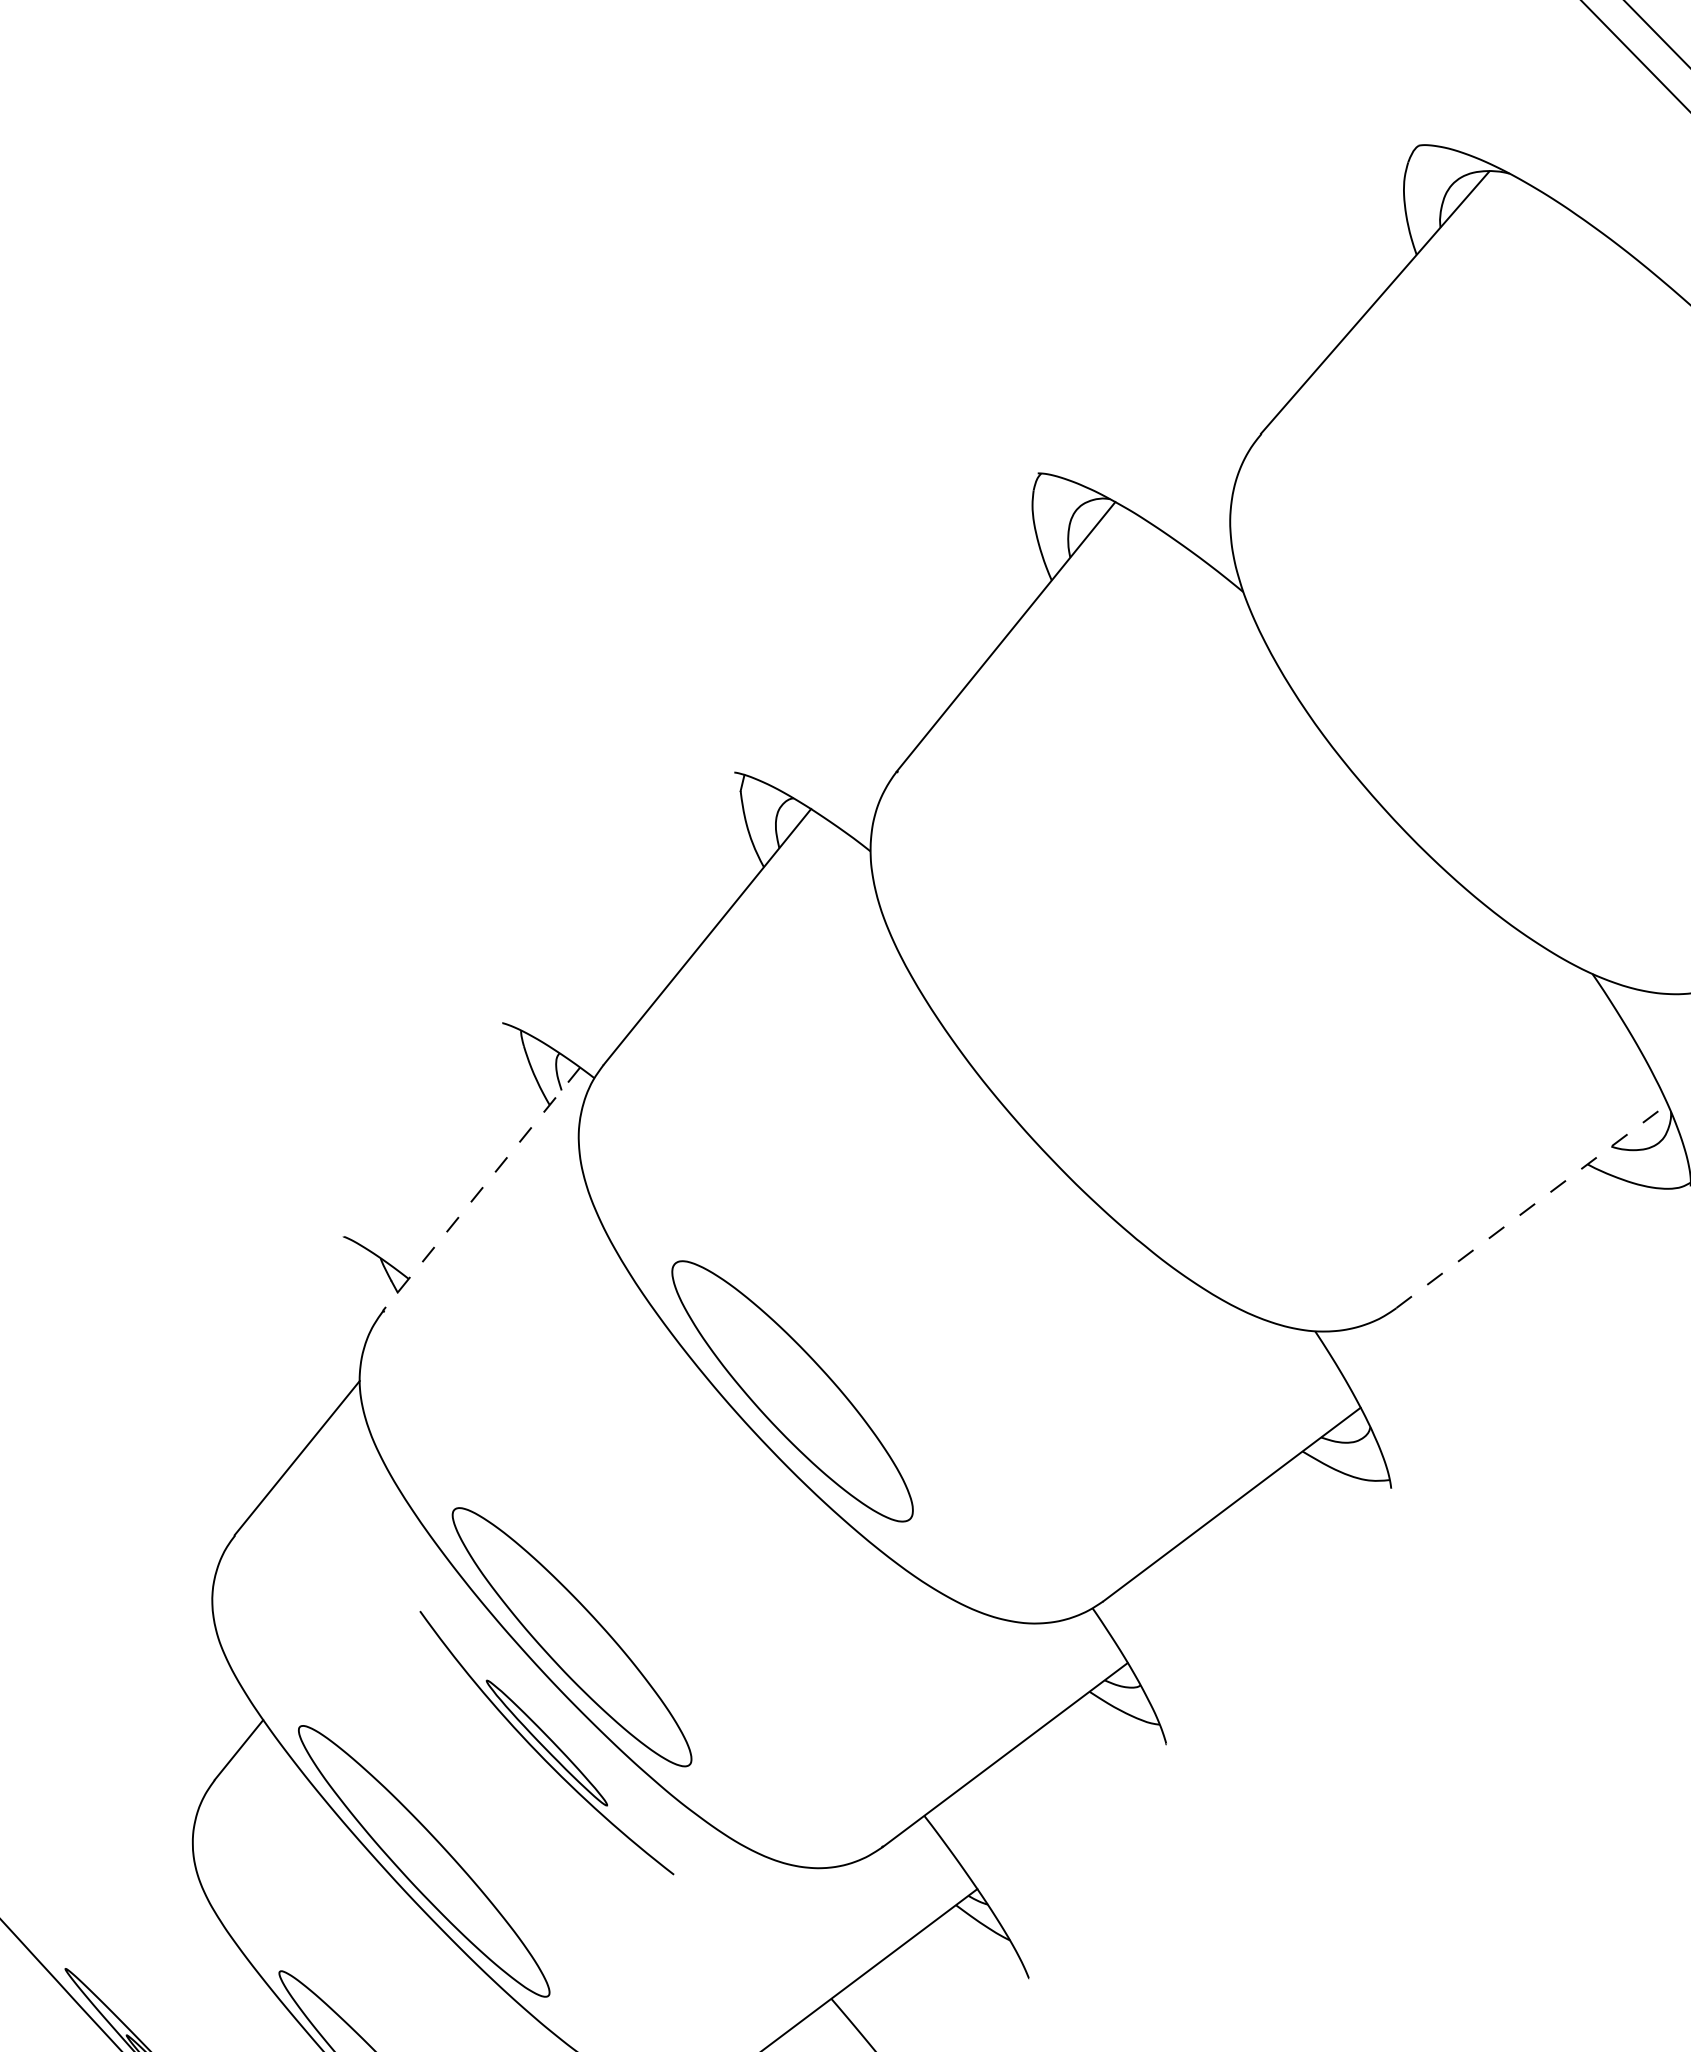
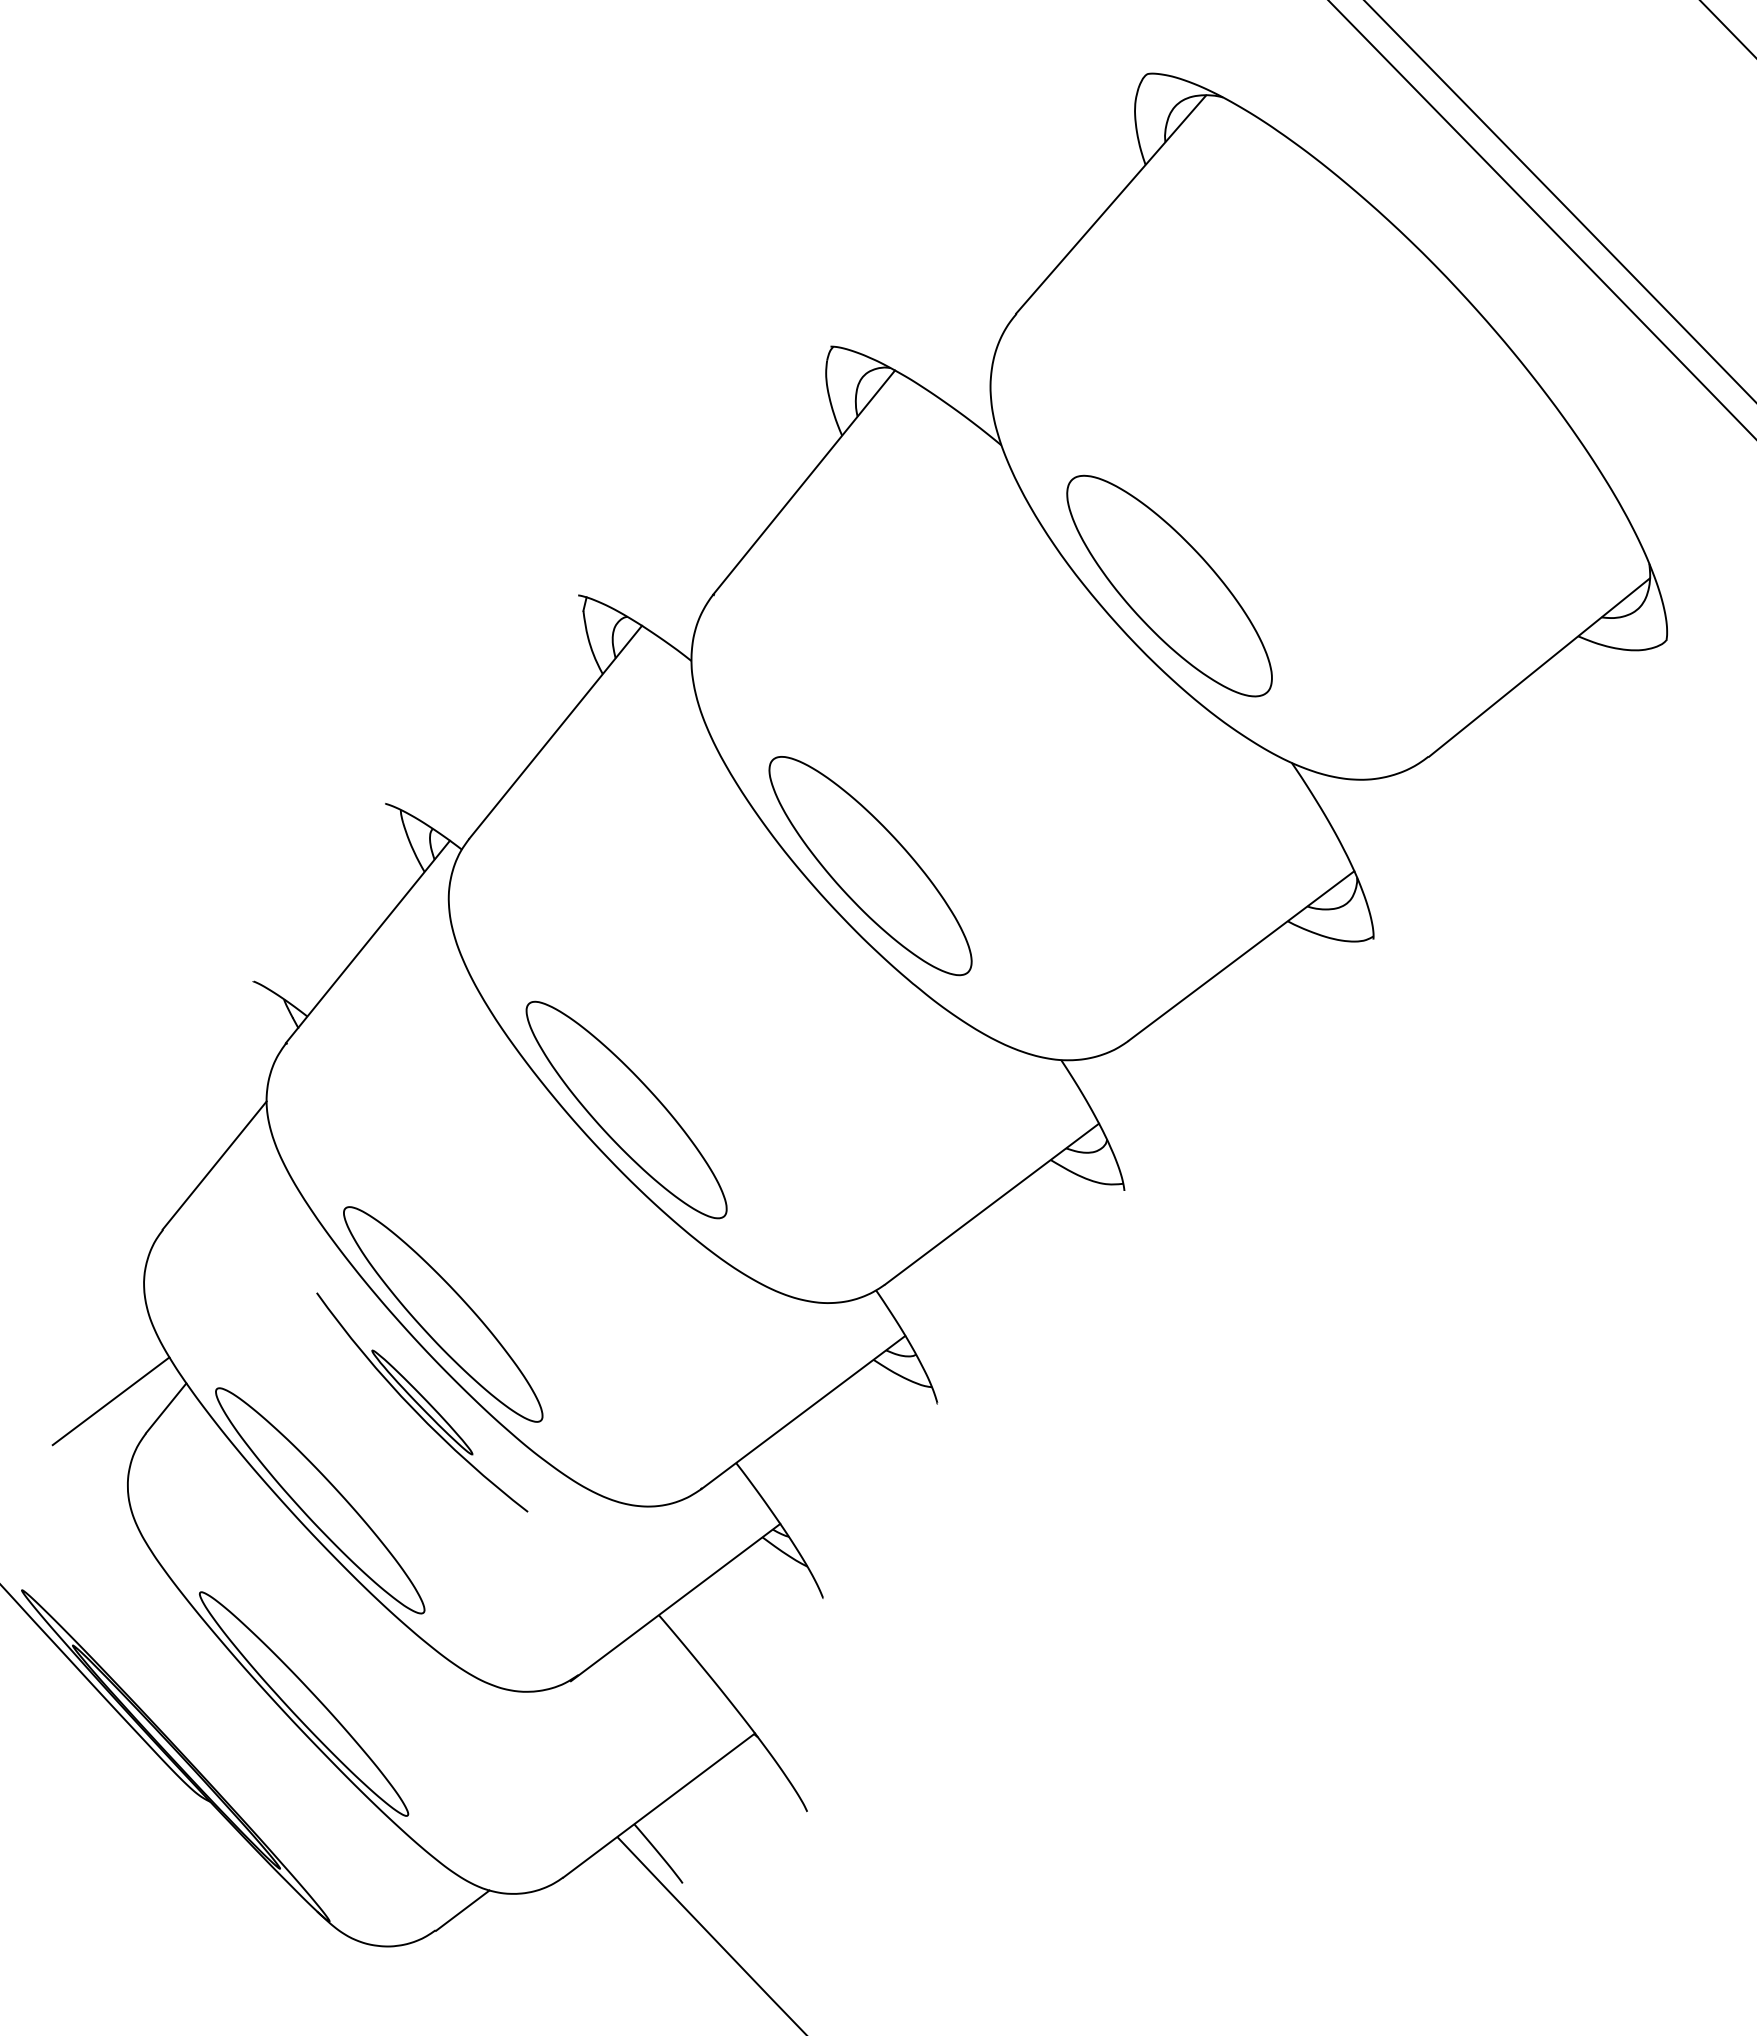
part: (1445, 760) -> (1169, 585), added
part: (1085, 1098) -> (870, 866), added
line: (480, 1189) -> (367, 942), dashed -> solid
line: (1533, 1205) -> (1242, 955), dashed -> solid
line: (171, 1741) -> (110, 1401), added

